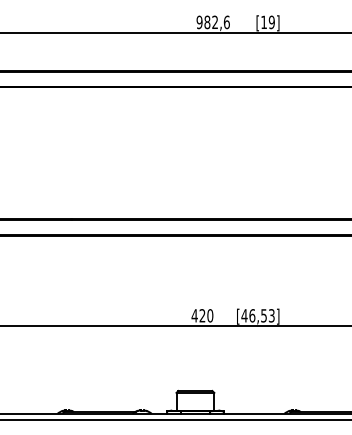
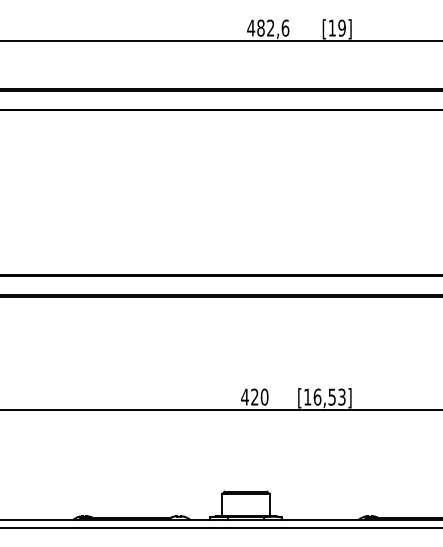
text: (199, 22) -> (251, 28), 982,6 -> 482,6
text: (244, 315) -> (307, 396), [46,53] -> [16,53]

